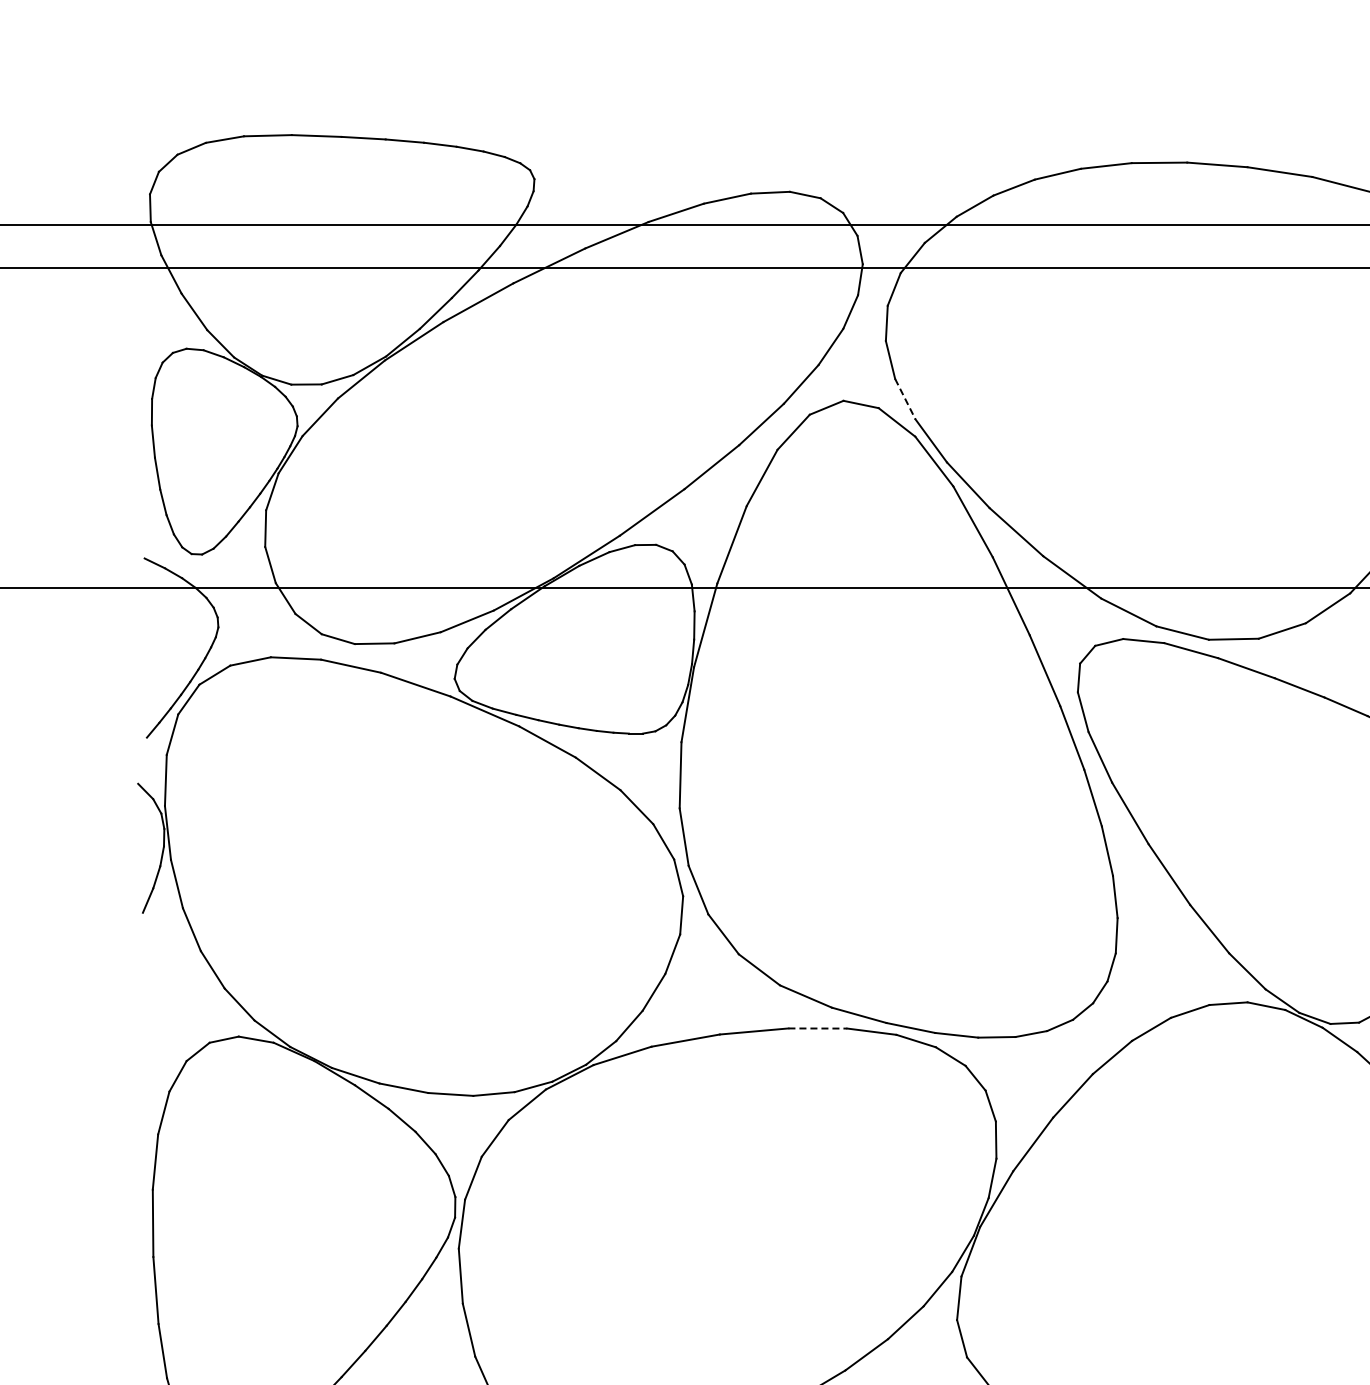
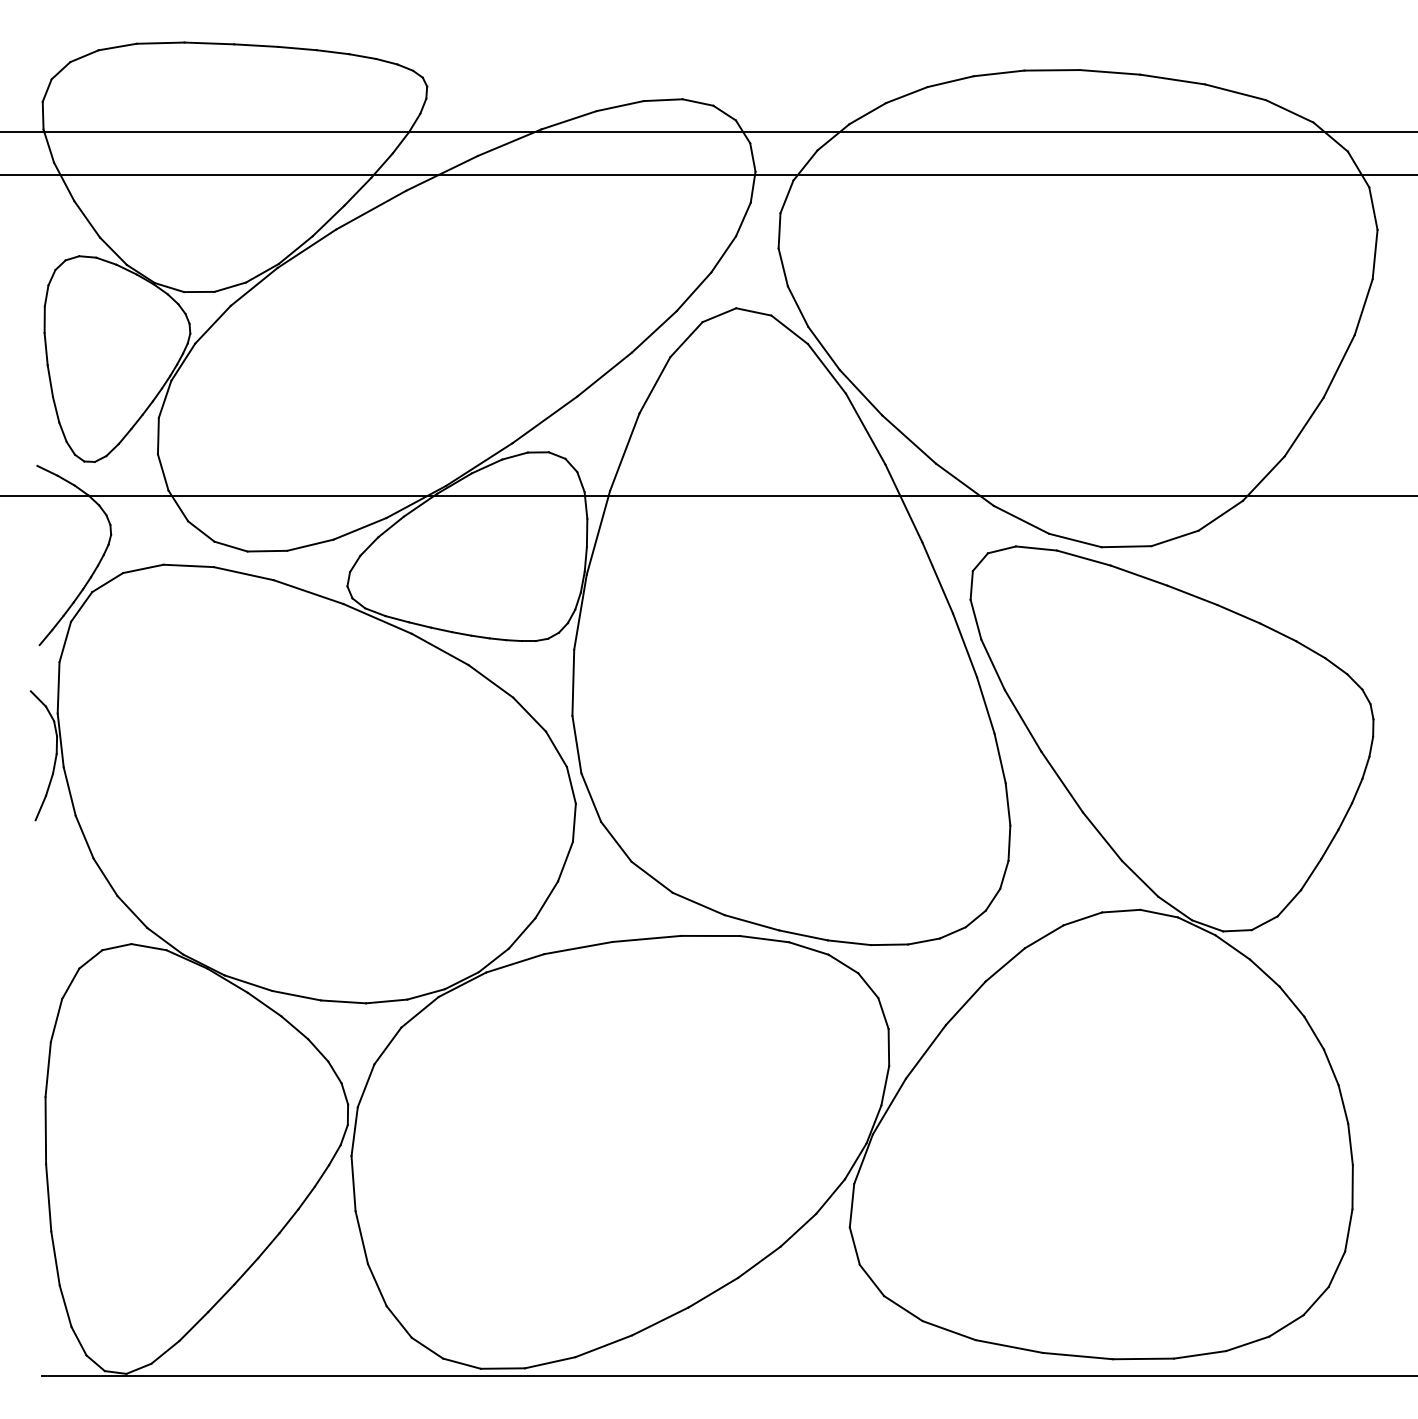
line: (905, 399) -> (798, 306), dashed -> solid
line: (818, 1028) -> (711, 935), dashed -> solid

